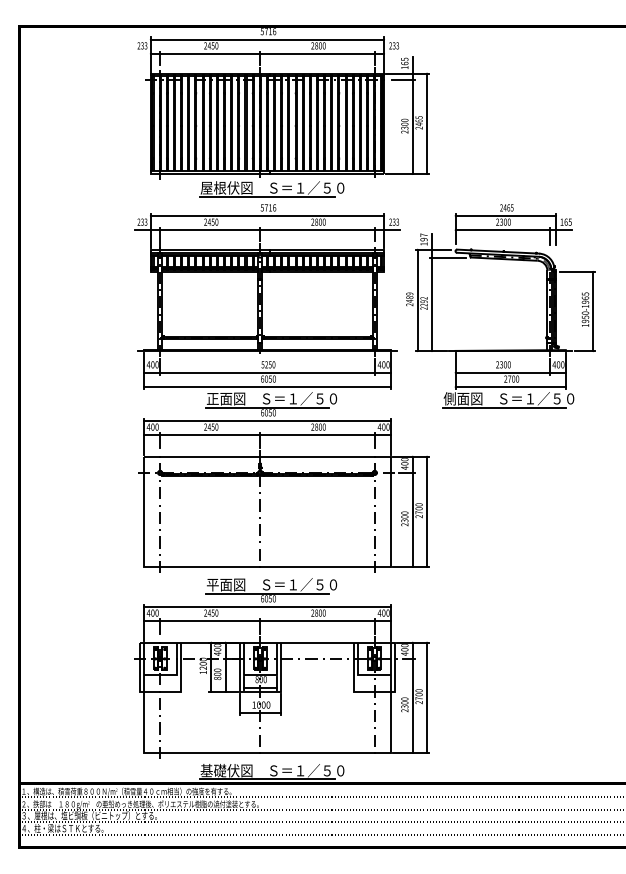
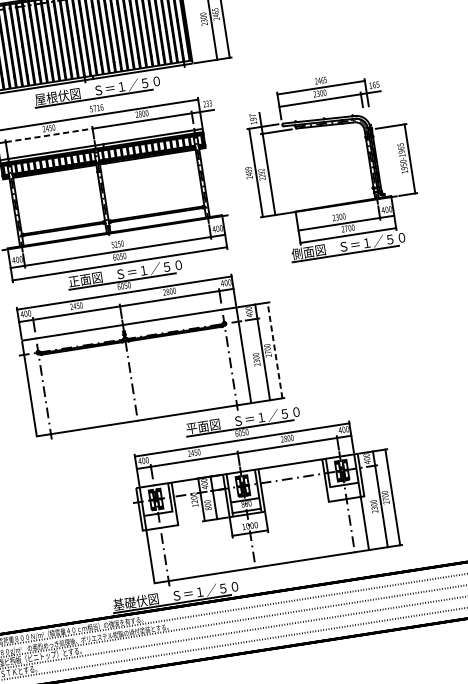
line: (210, 230) -> (49, 135), solid -> dashed
part: (500, 349) -> (334, 204), moved
line: (427, 511) -> (275, 350), solid -> dashed
part: (281, 668) -> (262, 491), moved

